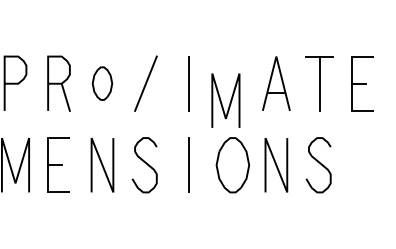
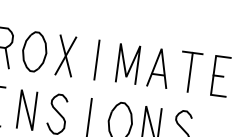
part: (102, 83) -> (34, 51), size x1.67
line: (145, 83) -> (65, 55), added
line: (221, 100) -> (124, 63), moved

